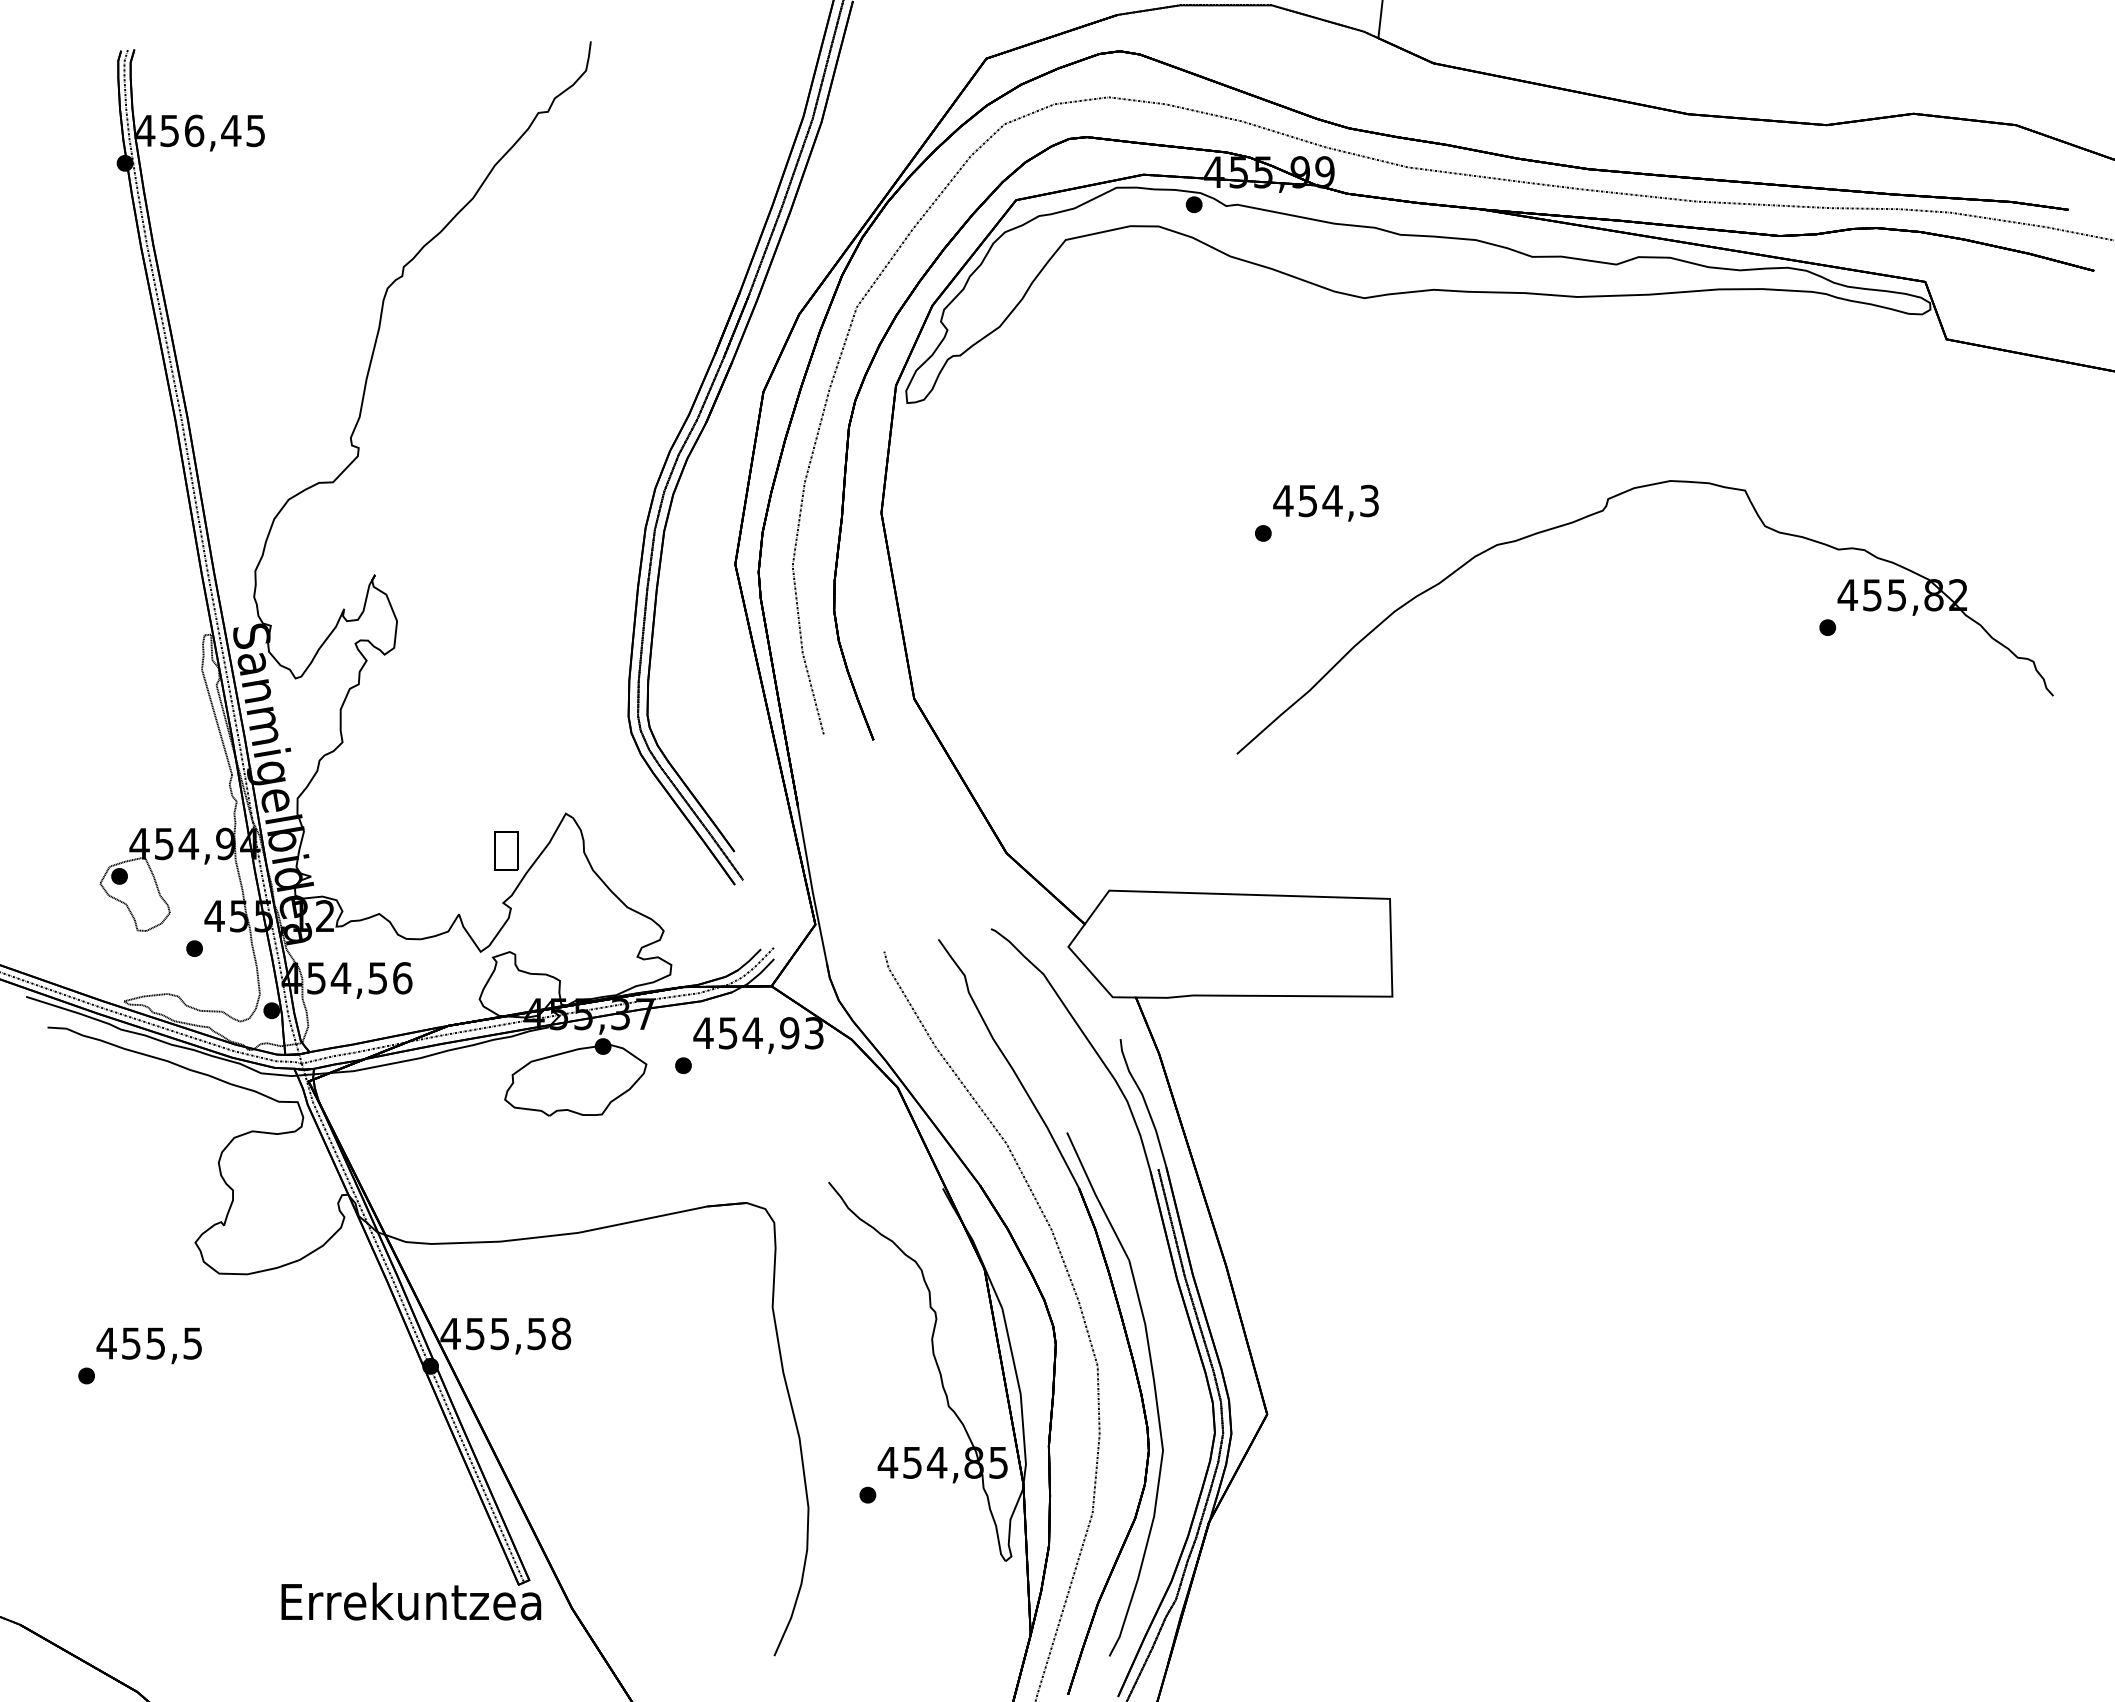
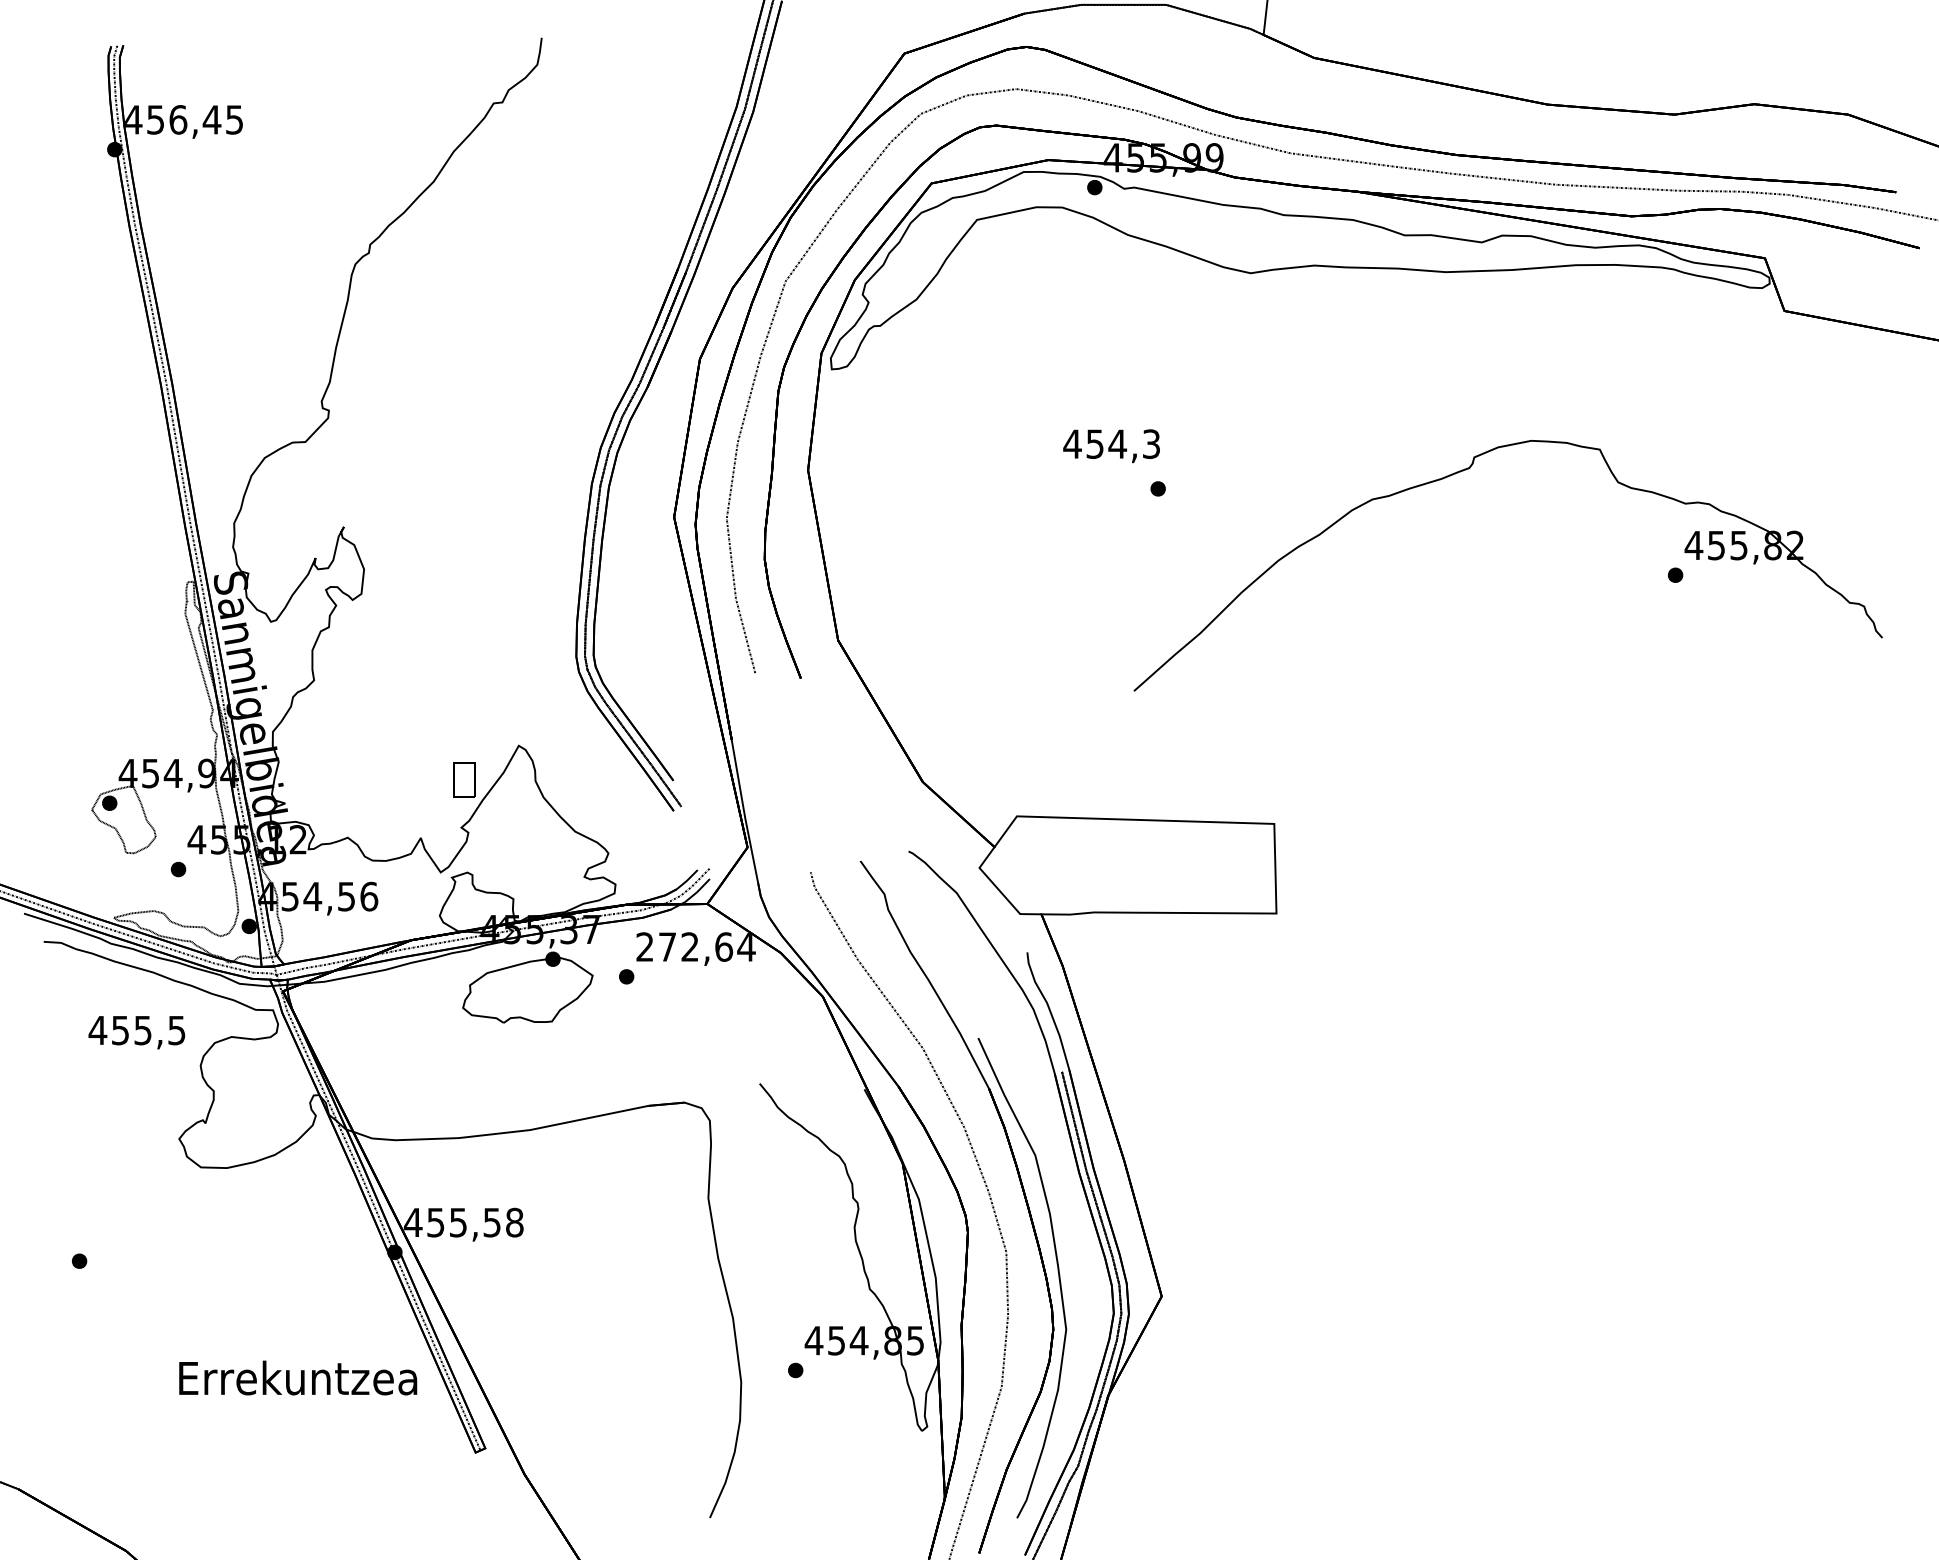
text: (1325, 503) -> (1111, 446), moved
text: (758, 1032) -> (695, 946), 454,93 -> 272,64
text: (148, 1345) -> (136, 1032), moved
text: (411, 1600) -> (298, 1377), moved

